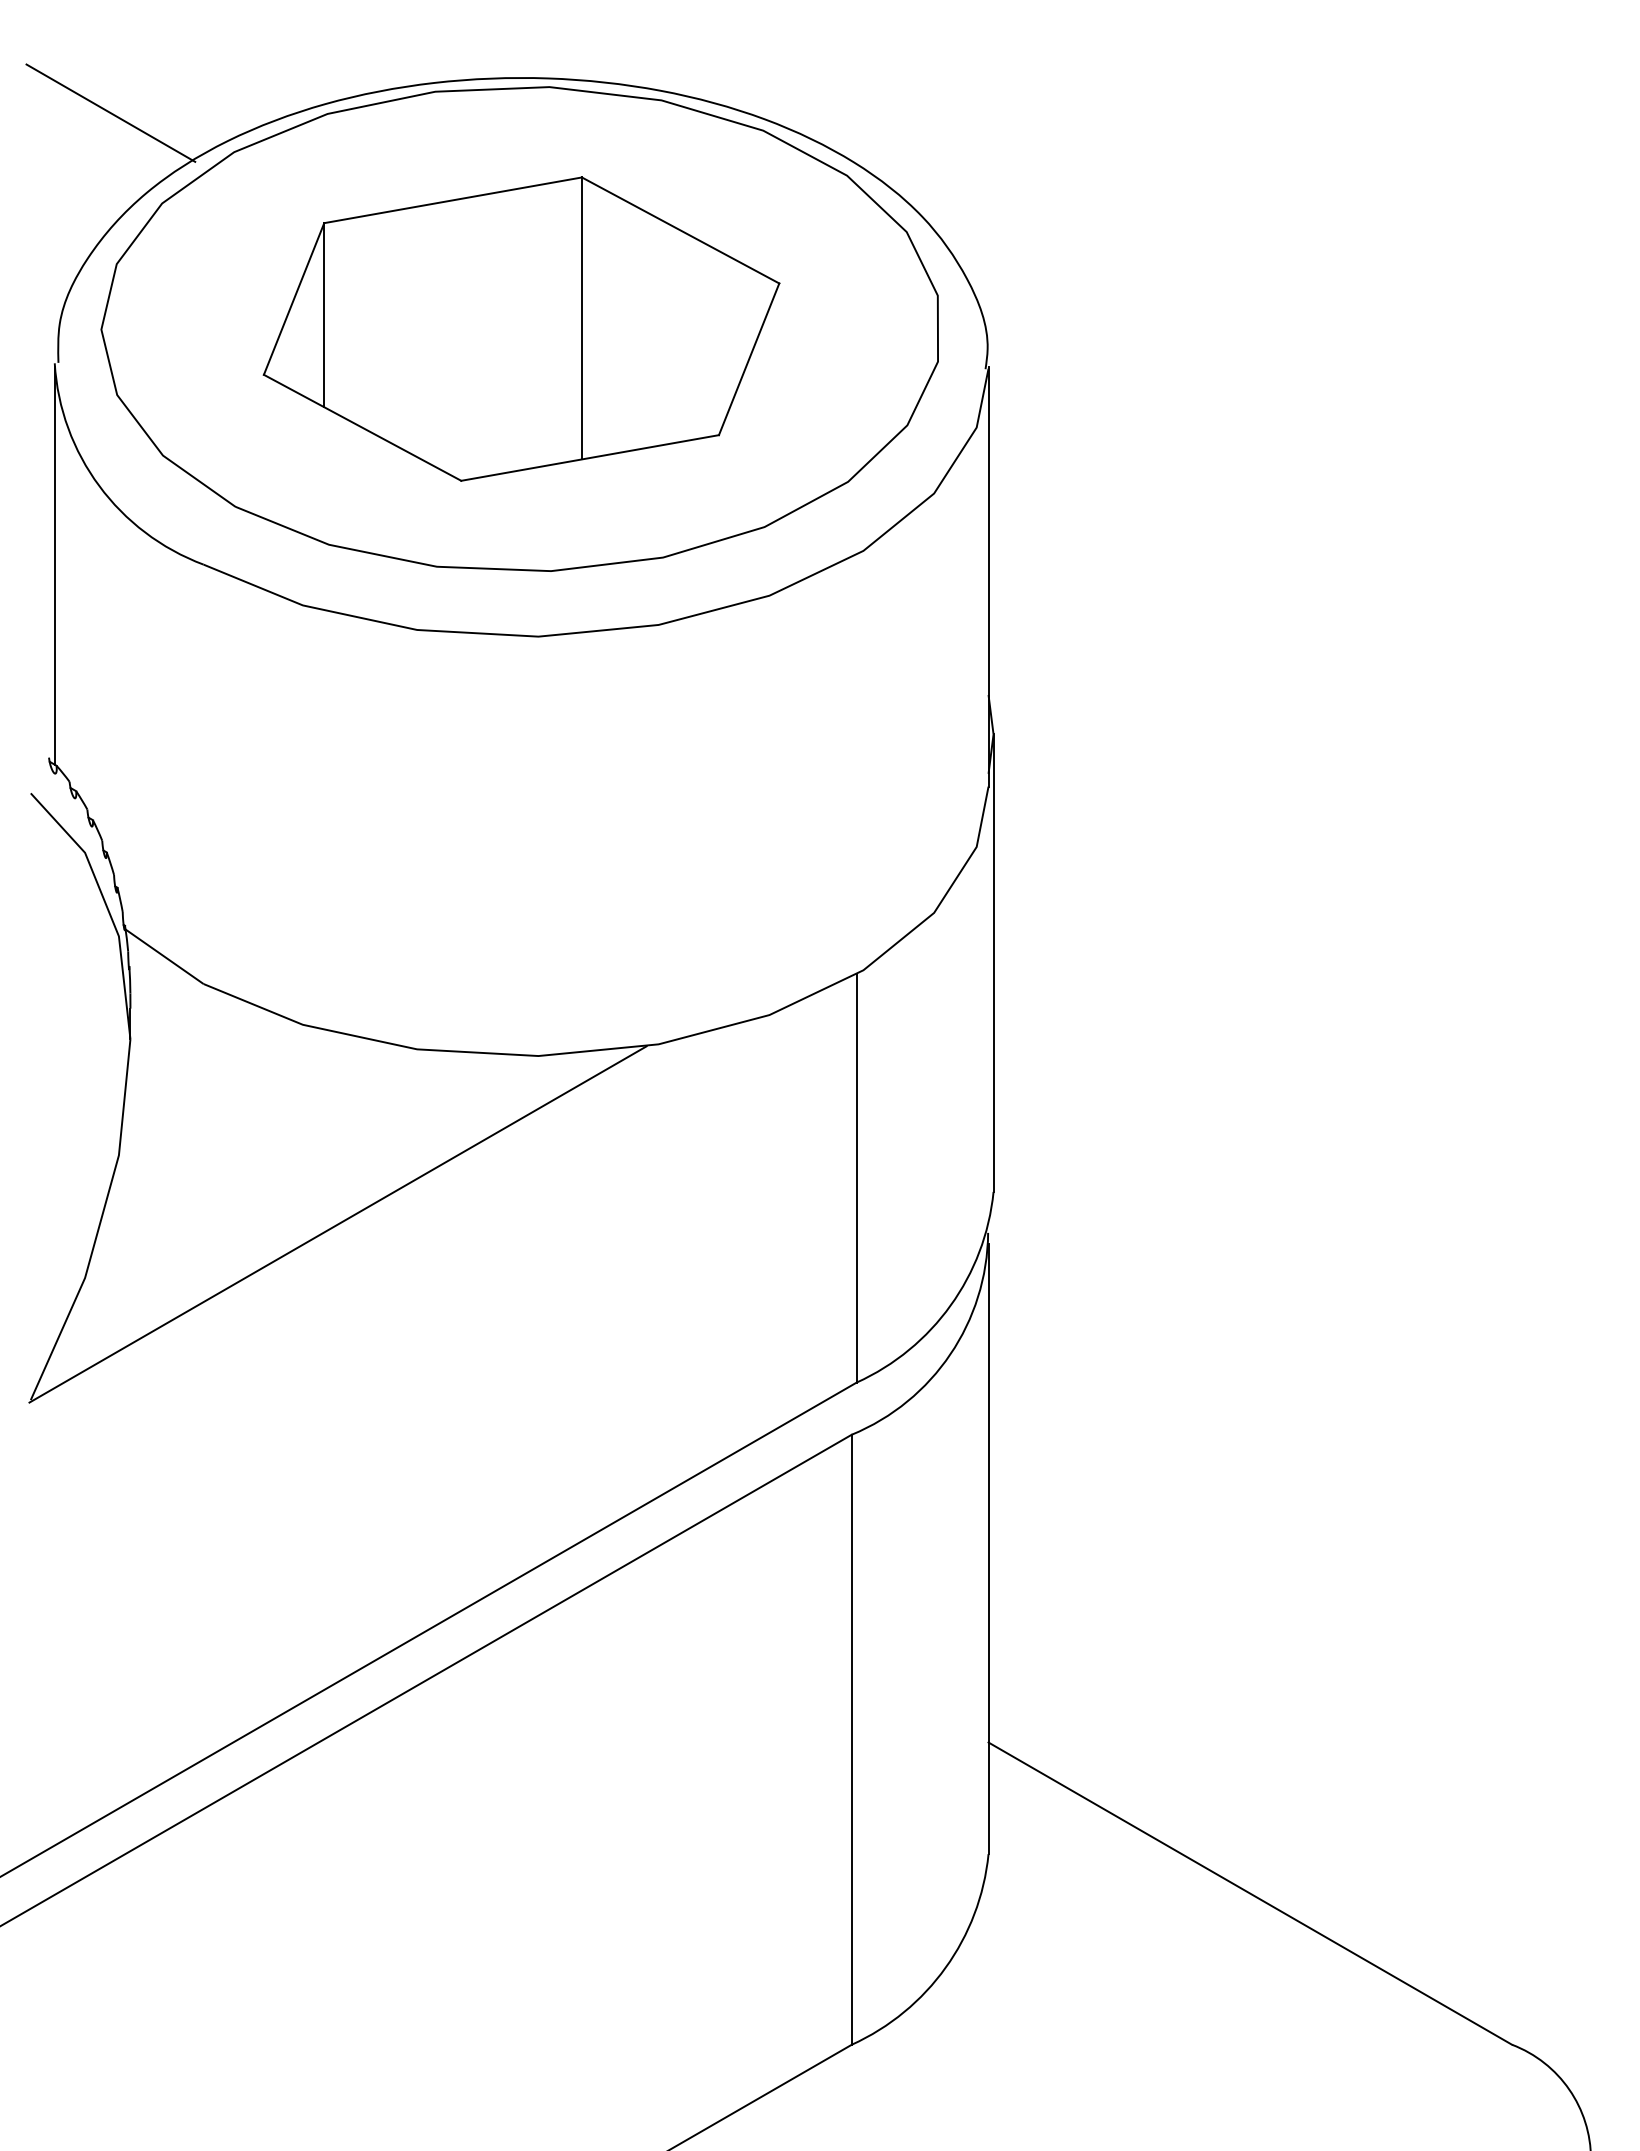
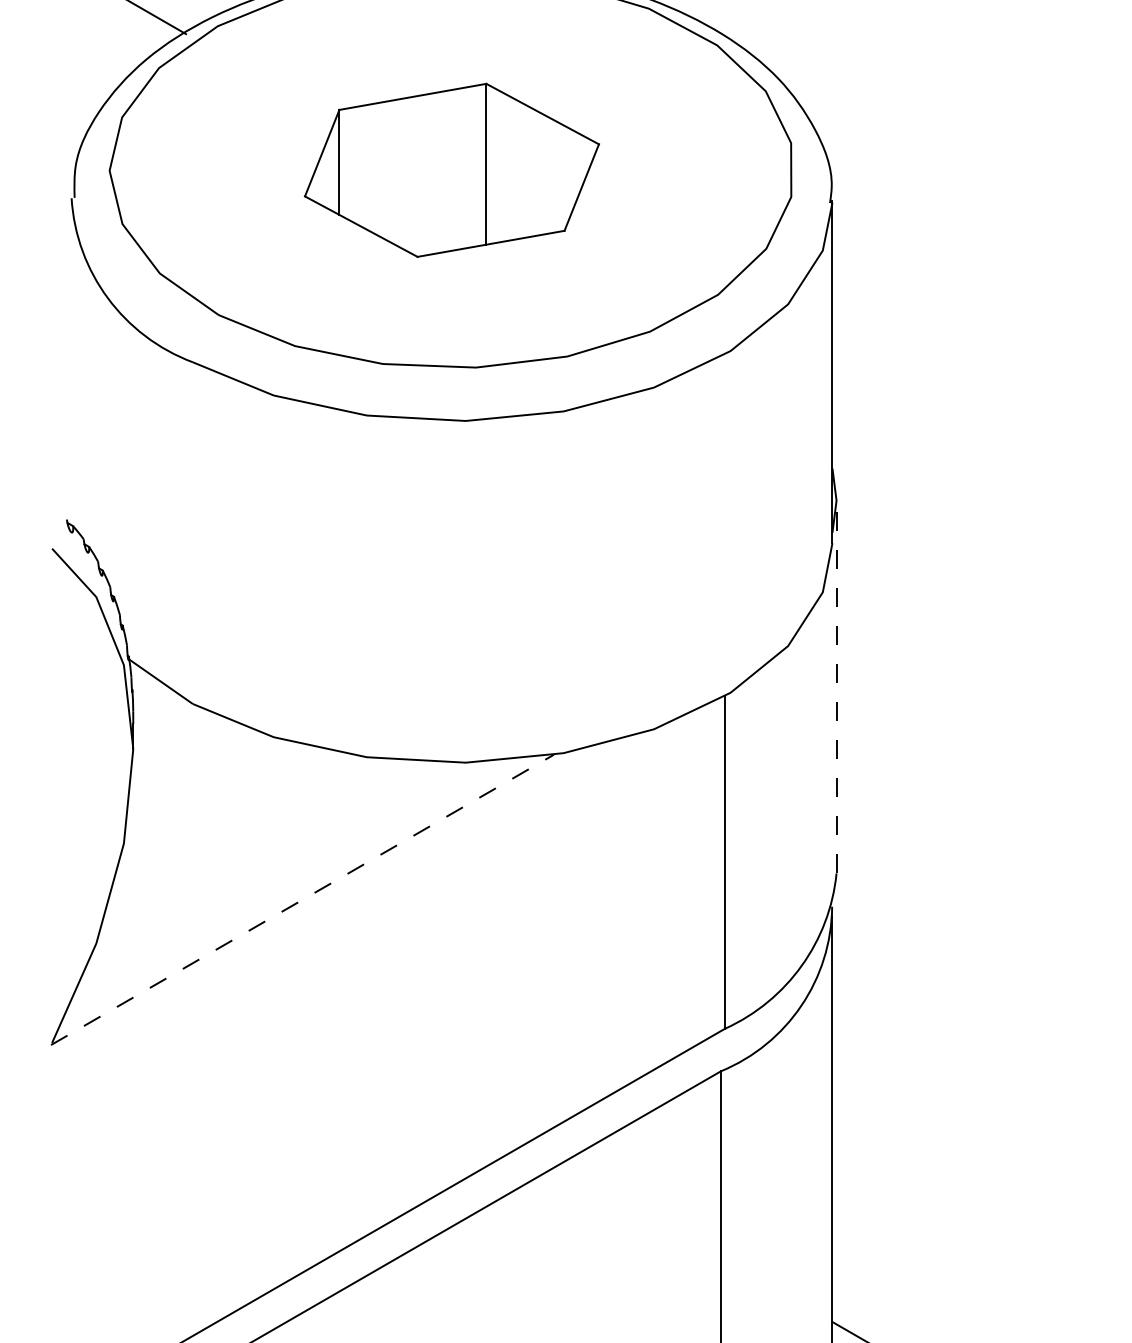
part: (521, 328) -> (451, 169), size x0.7
line: (54, 565) -> (71, 363), removed
line: (993, 963) -> (836, 687), solid -> dashed
line: (338, 1224) -> (302, 899), solid -> dashed

